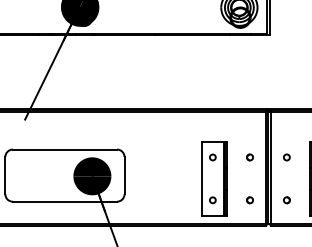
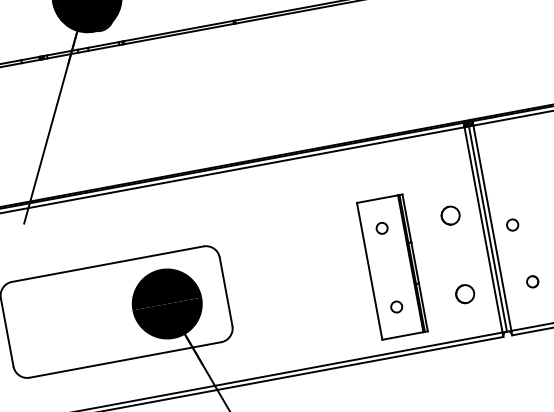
part: (249, 157) -> (449, 215), size x1.6
circle: (286, 157) -> (511, 225), moved
part: (249, 200) -> (464, 294), size x1.6

